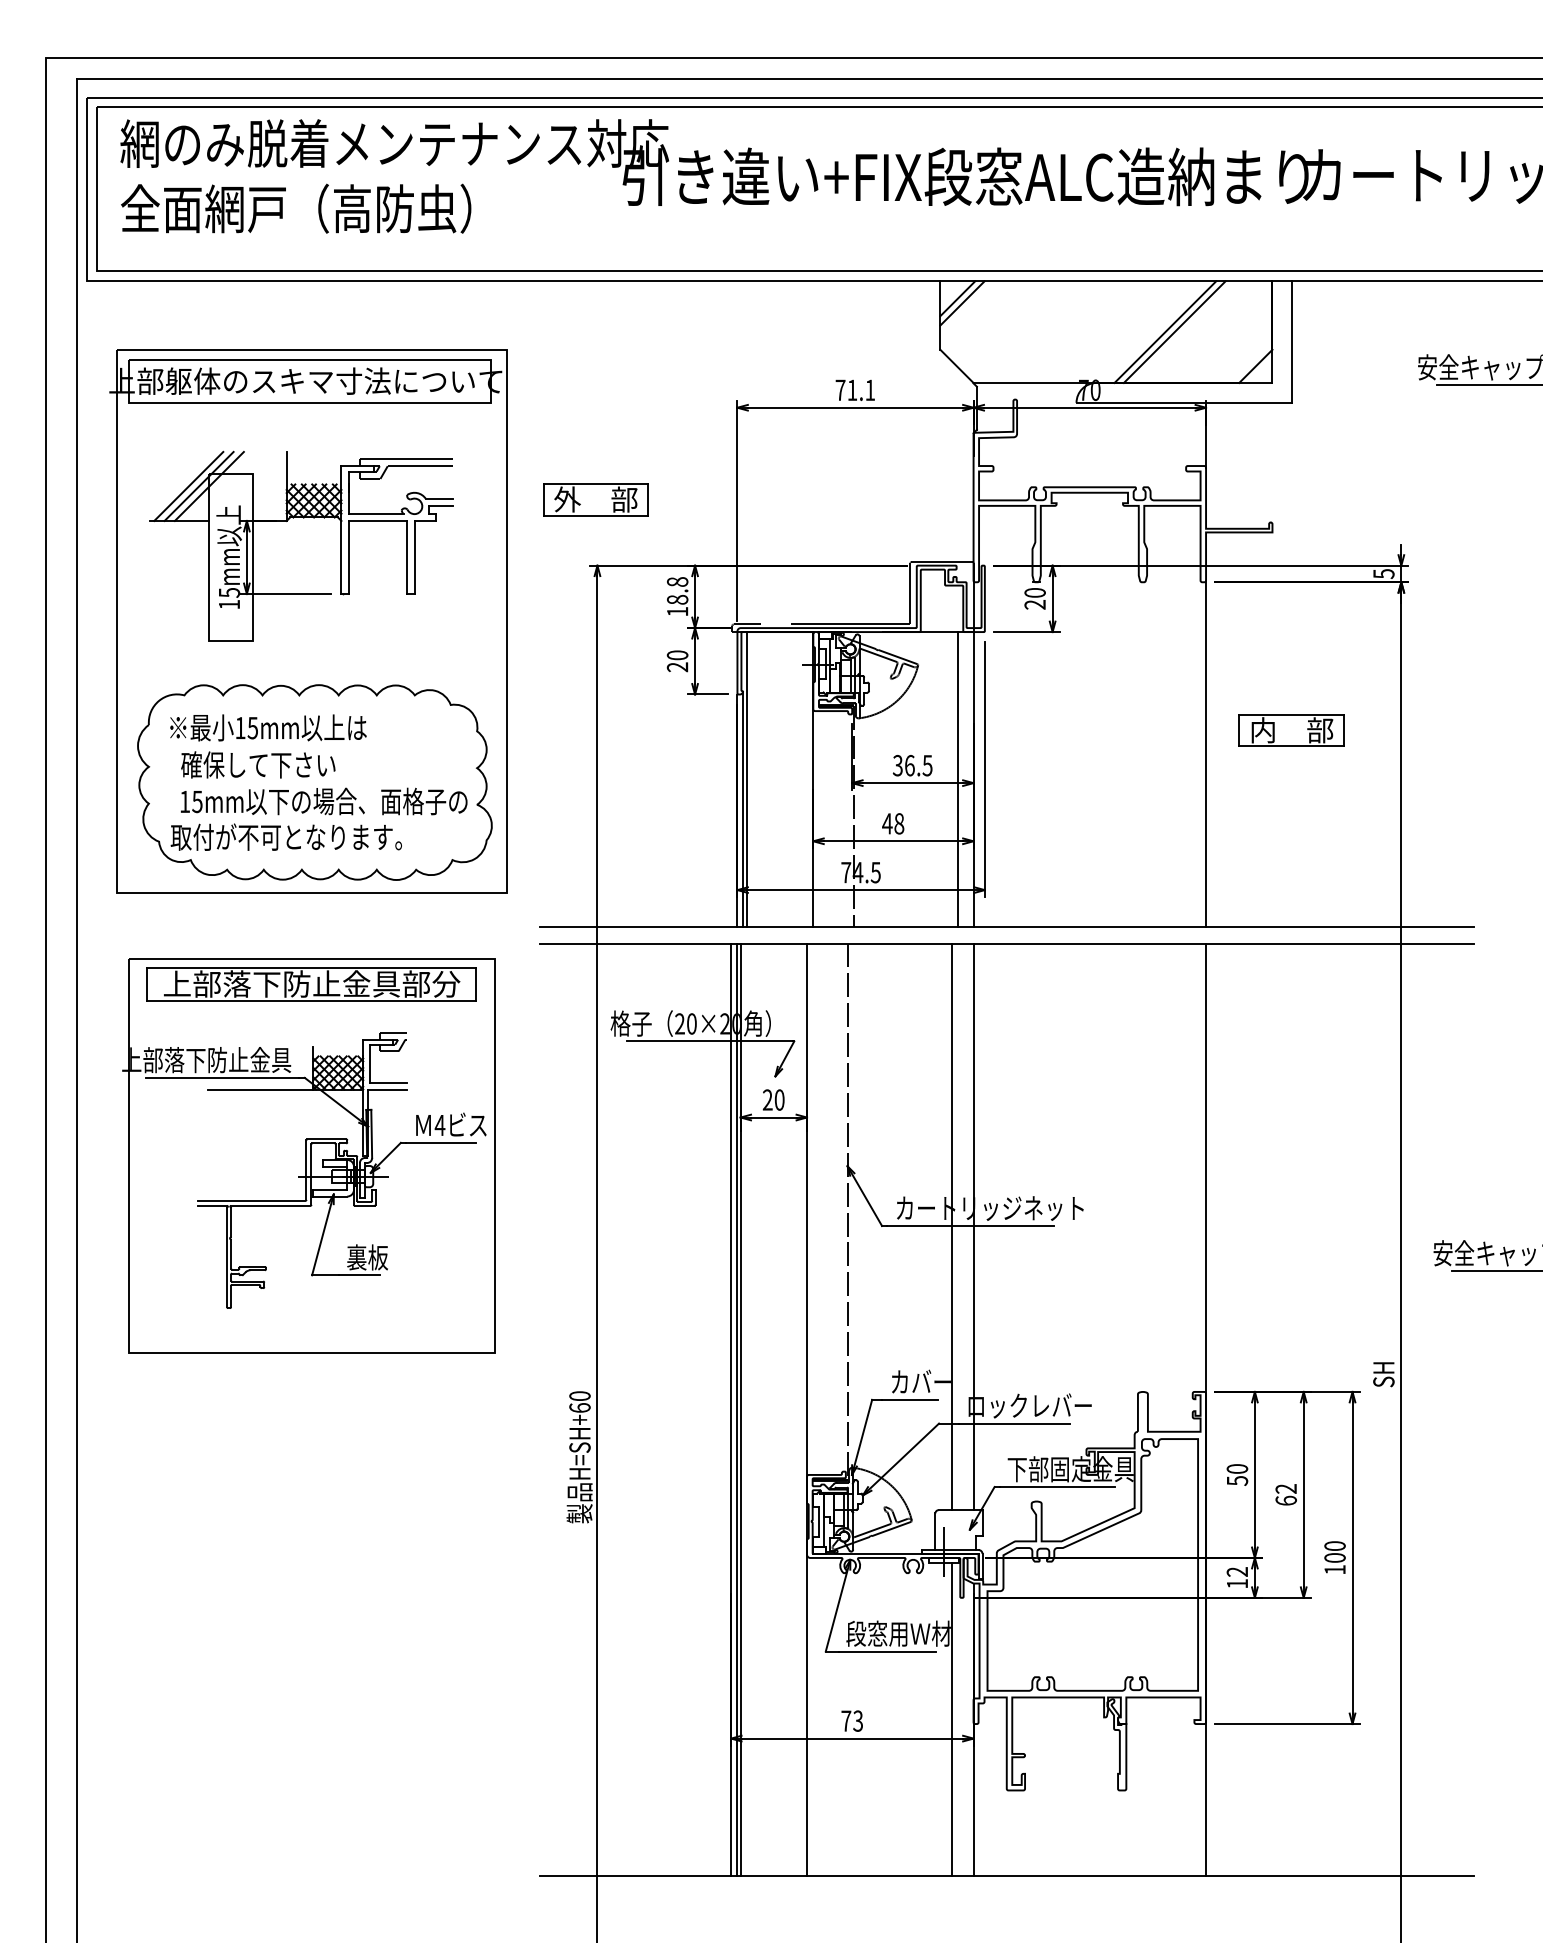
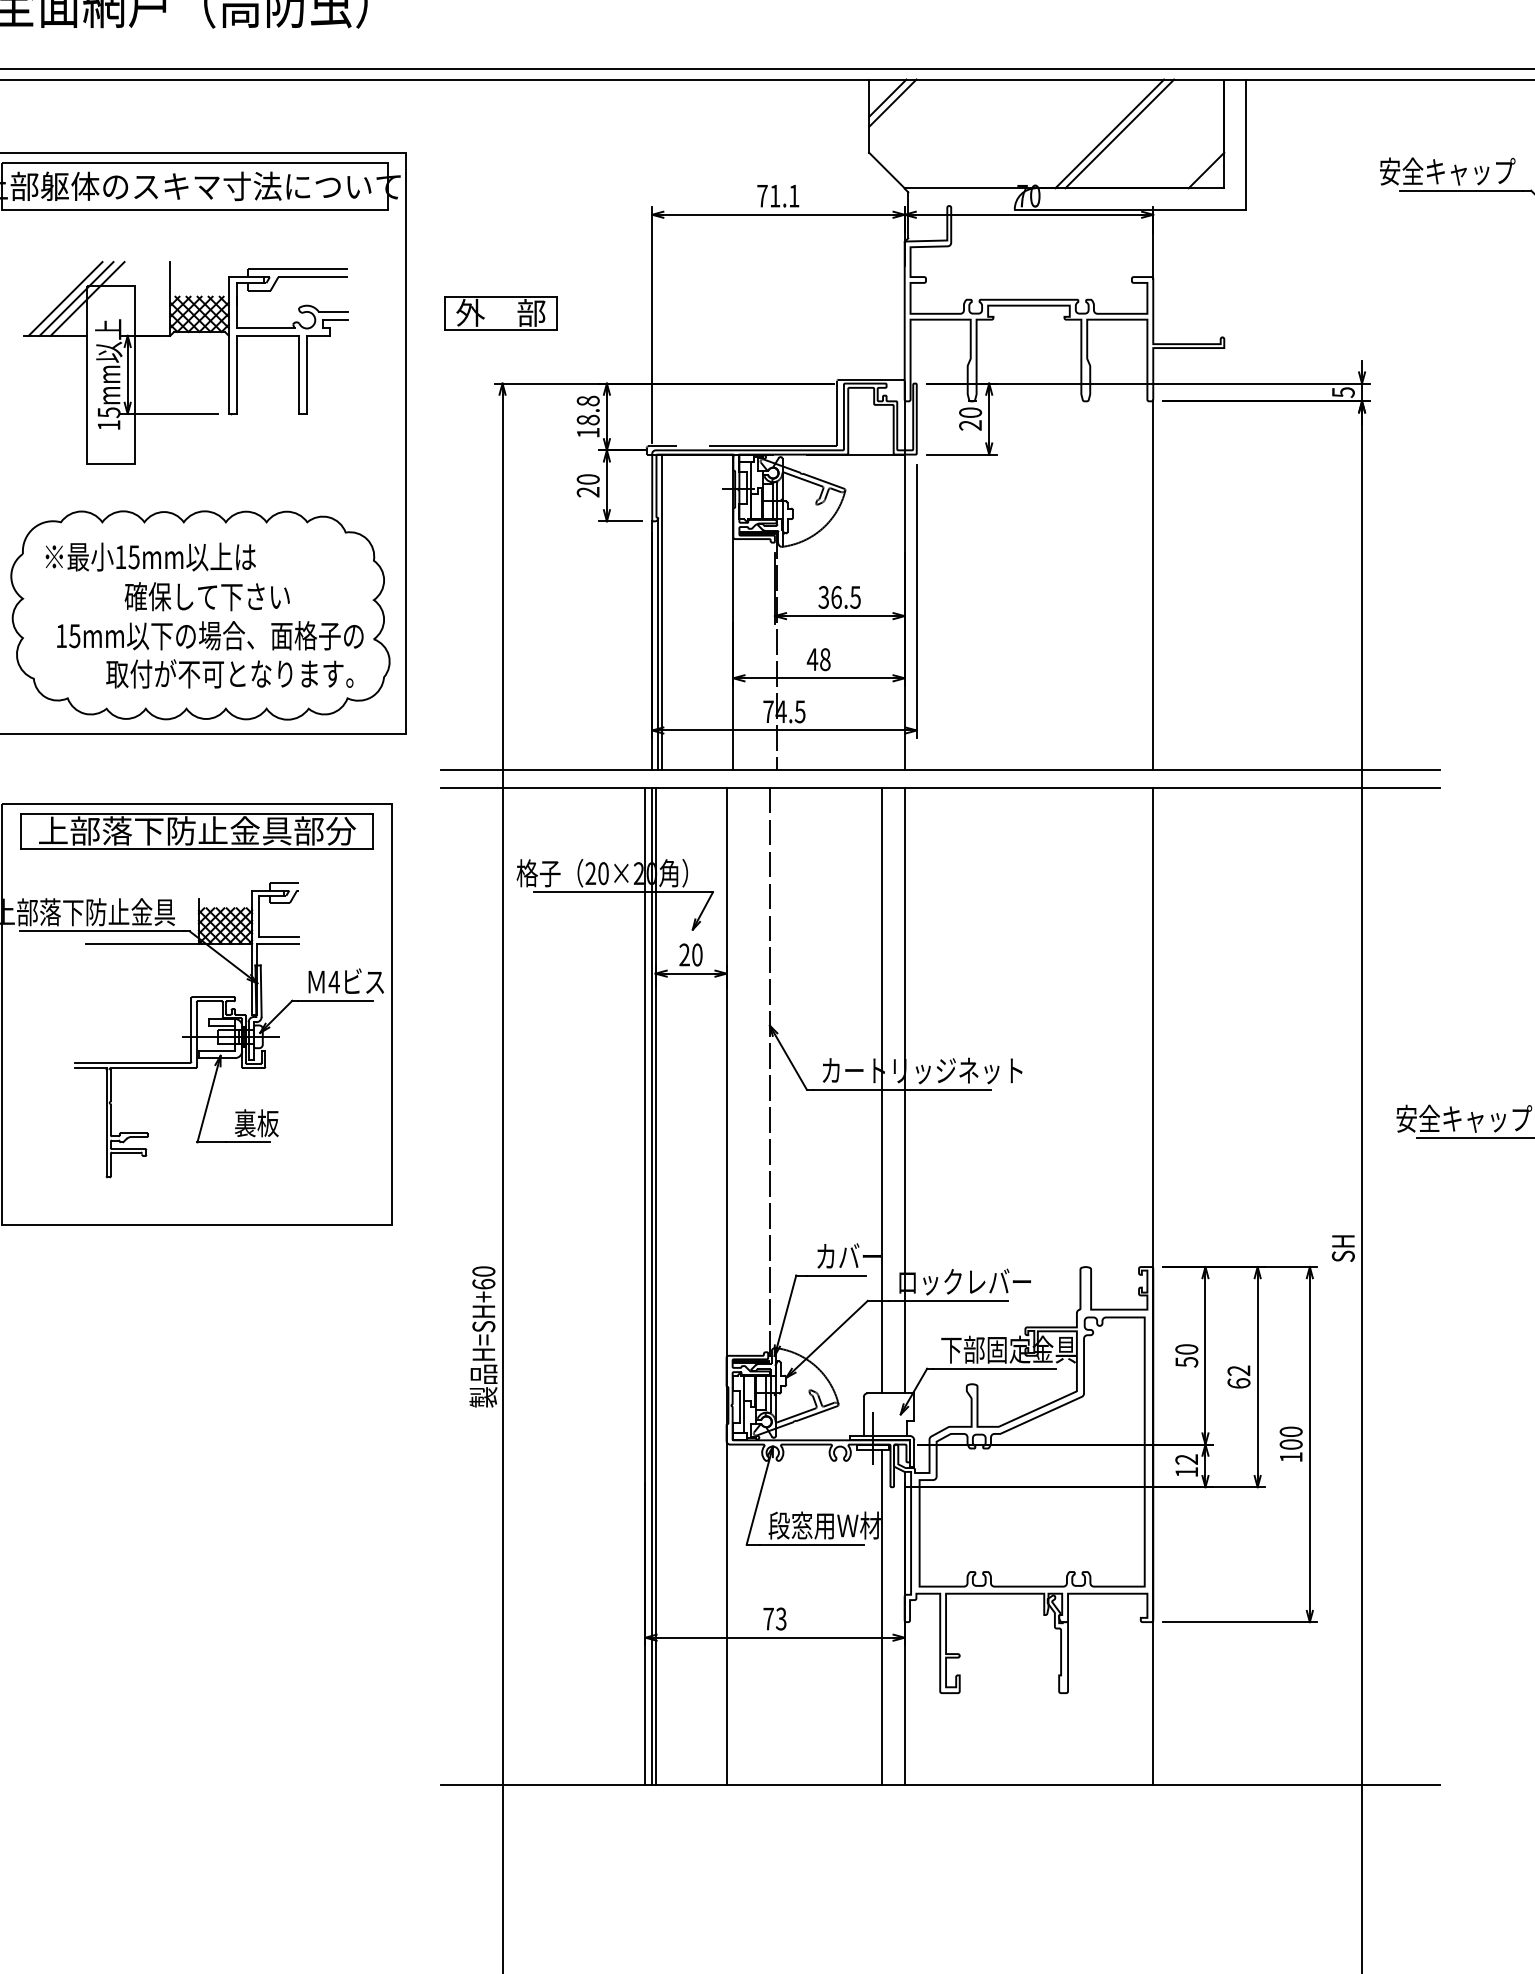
part: (1291, 730) -> (1244, 559), removed
text: (258, 764) -> (207, 596), moved
line: (958, 779) -> (888, 612), removed
text: (285, 836) -> (228, 673), moved

